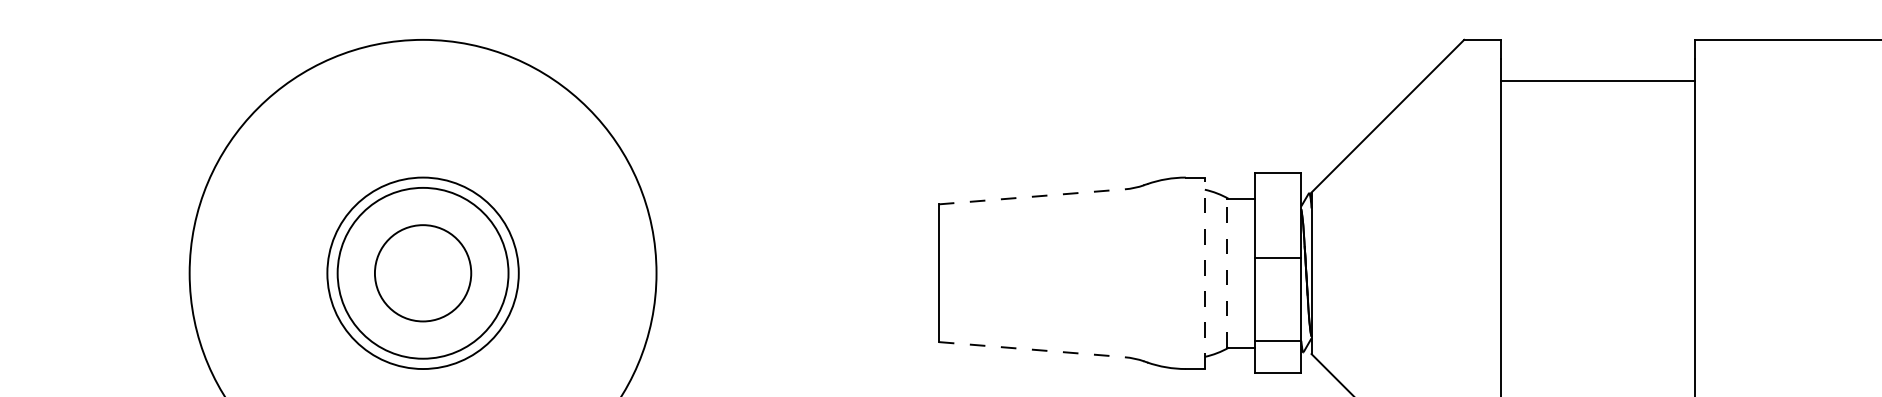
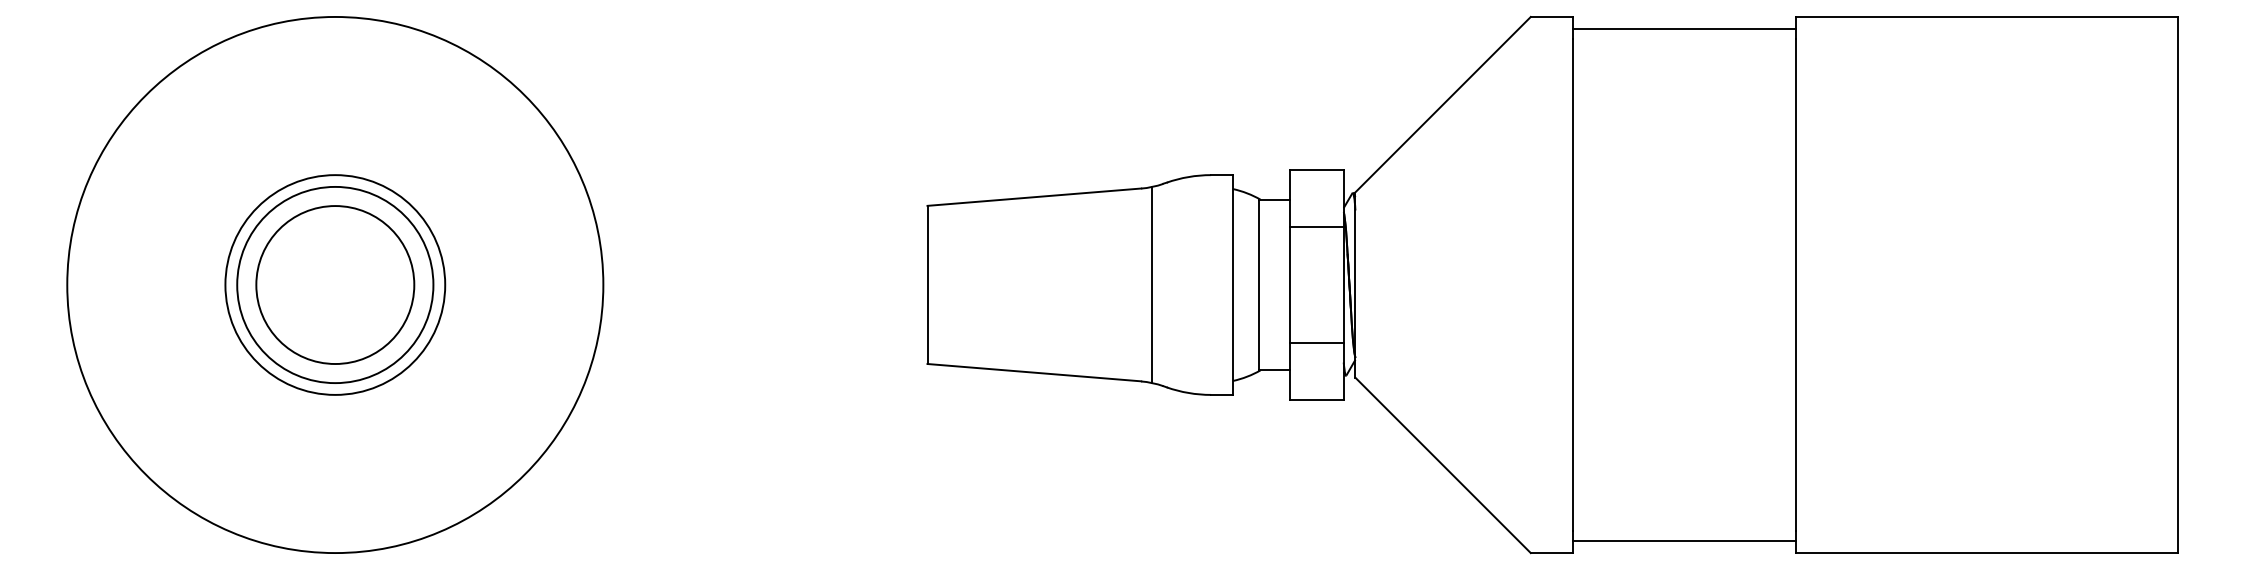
line: (1598, 81) -> (1684, 28), moved
line: (1032, 197) -> (1034, 197), dashed -> solid
line: (1277, 258) -> (1316, 226), moved
line: (1134, 272) -> (1152, 284), added
line: (1227, 272) -> (1258, 284), dashed -> solid
circle: (423, 273) -> (335, 285), size x1.43
line: (1205, 273) -> (1233, 285), dashed -> solid
line: (1277, 341) -> (1316, 343), moved
line: (1032, 349) -> (1034, 372), dashed -> solid

